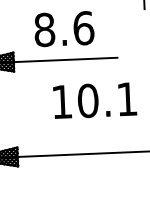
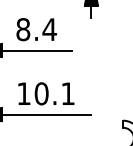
text: (83, 28) -> (49, 29), 8.6 -> 8.4
text: (95, 100) -> (46, 93), moved

